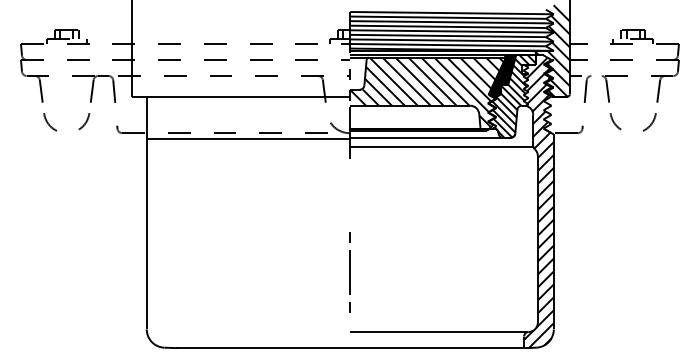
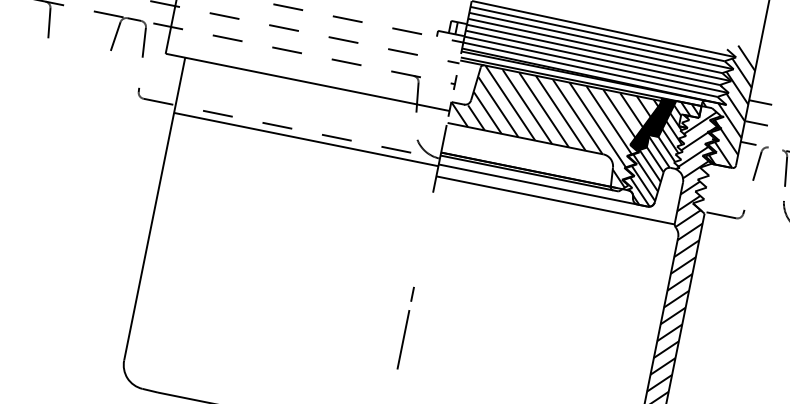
curve: (57, 130) -> (60, 78), removed
curve: (349, 307) -> (393, 385), removed

